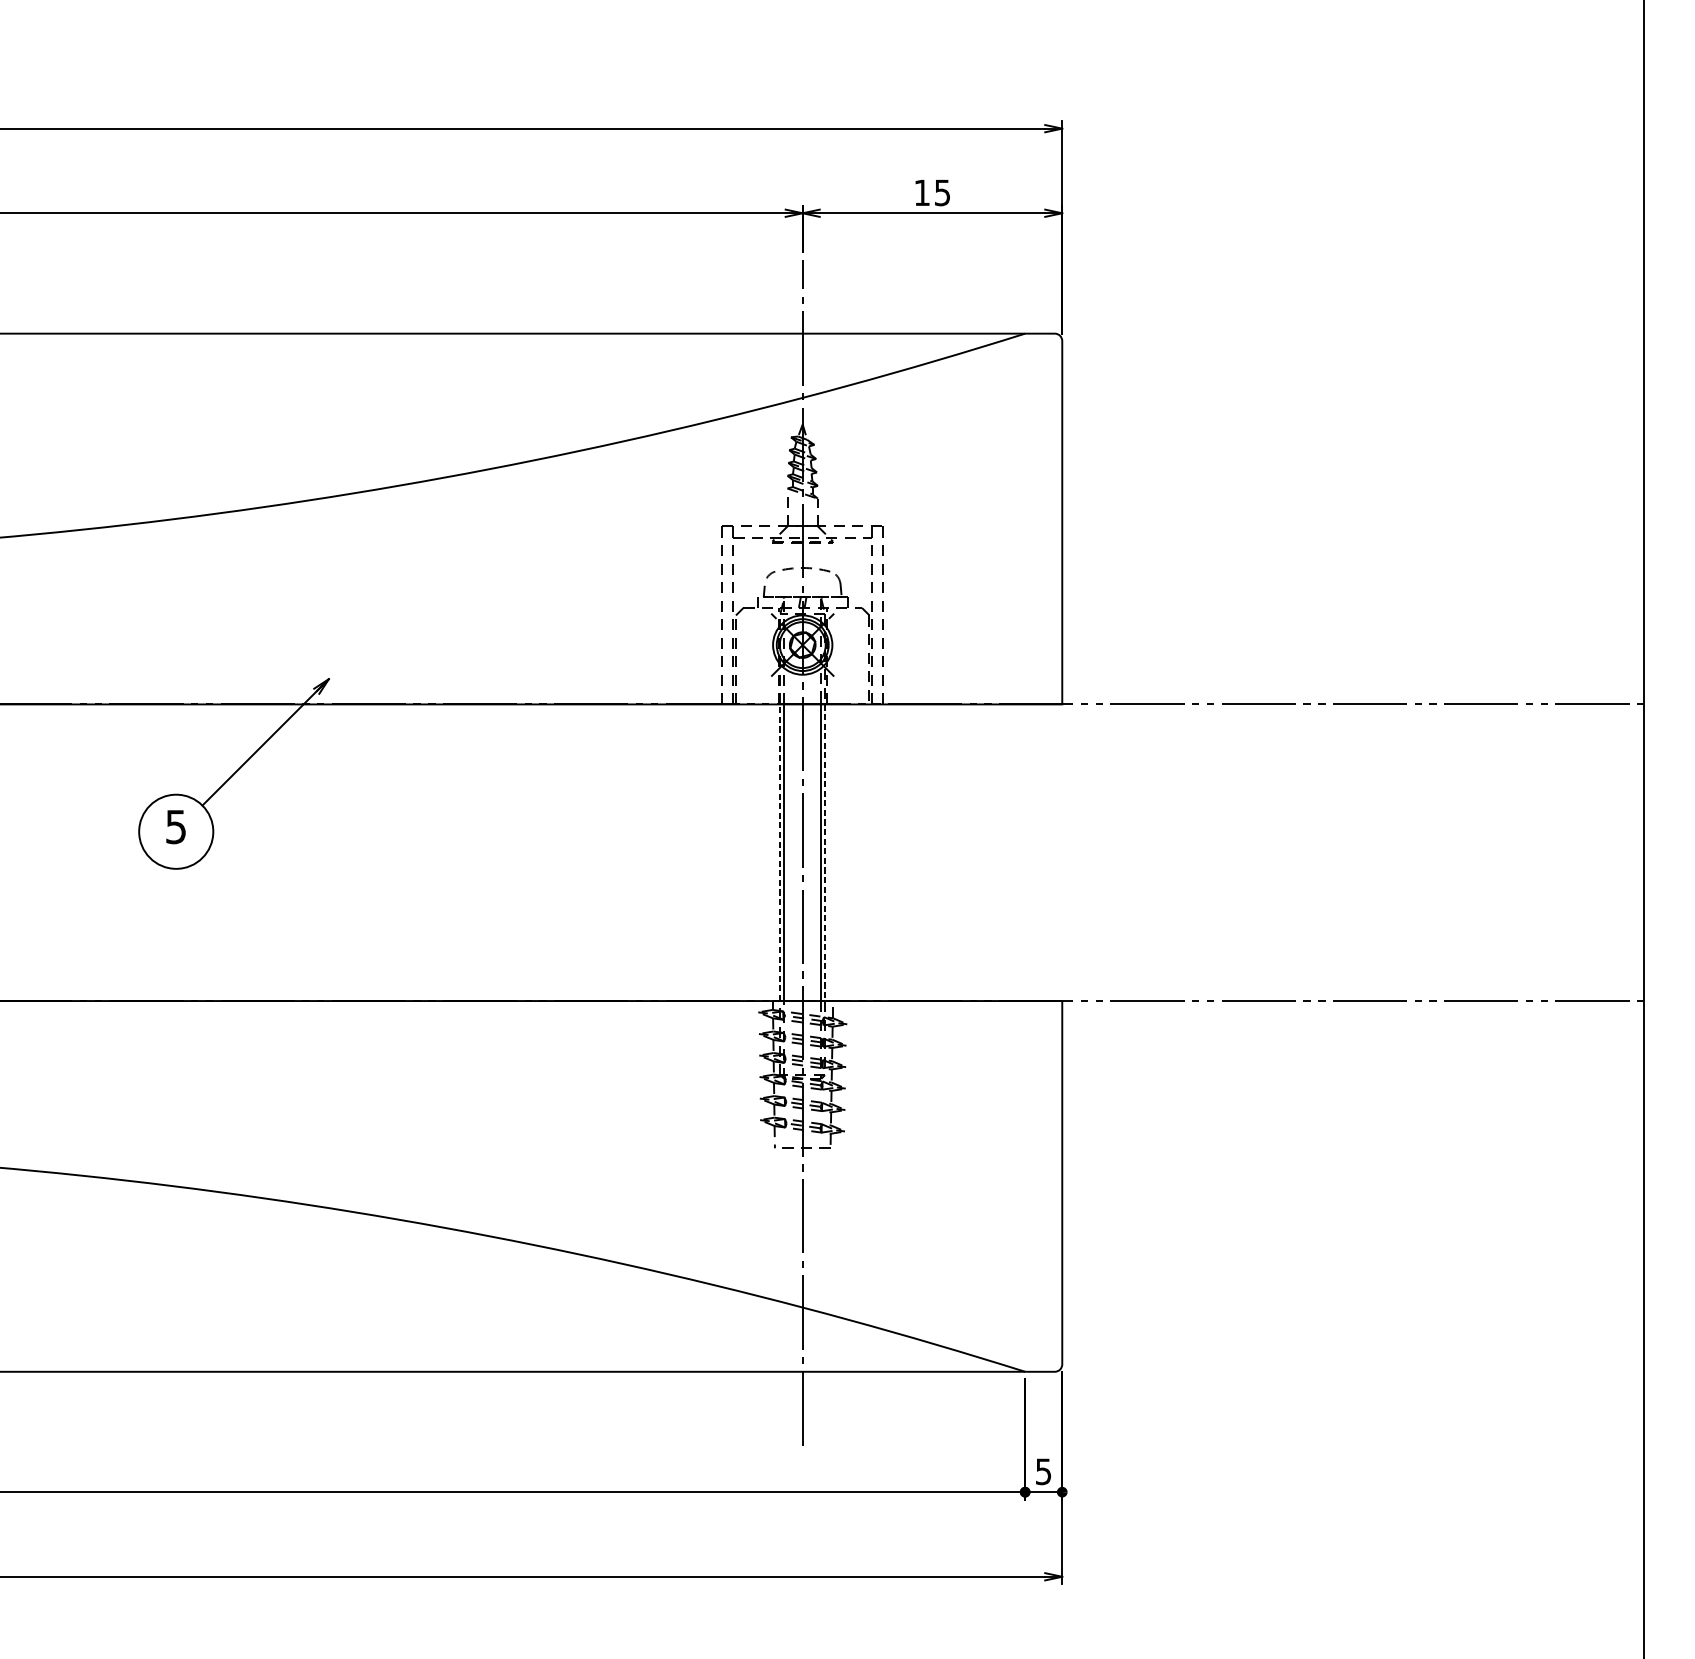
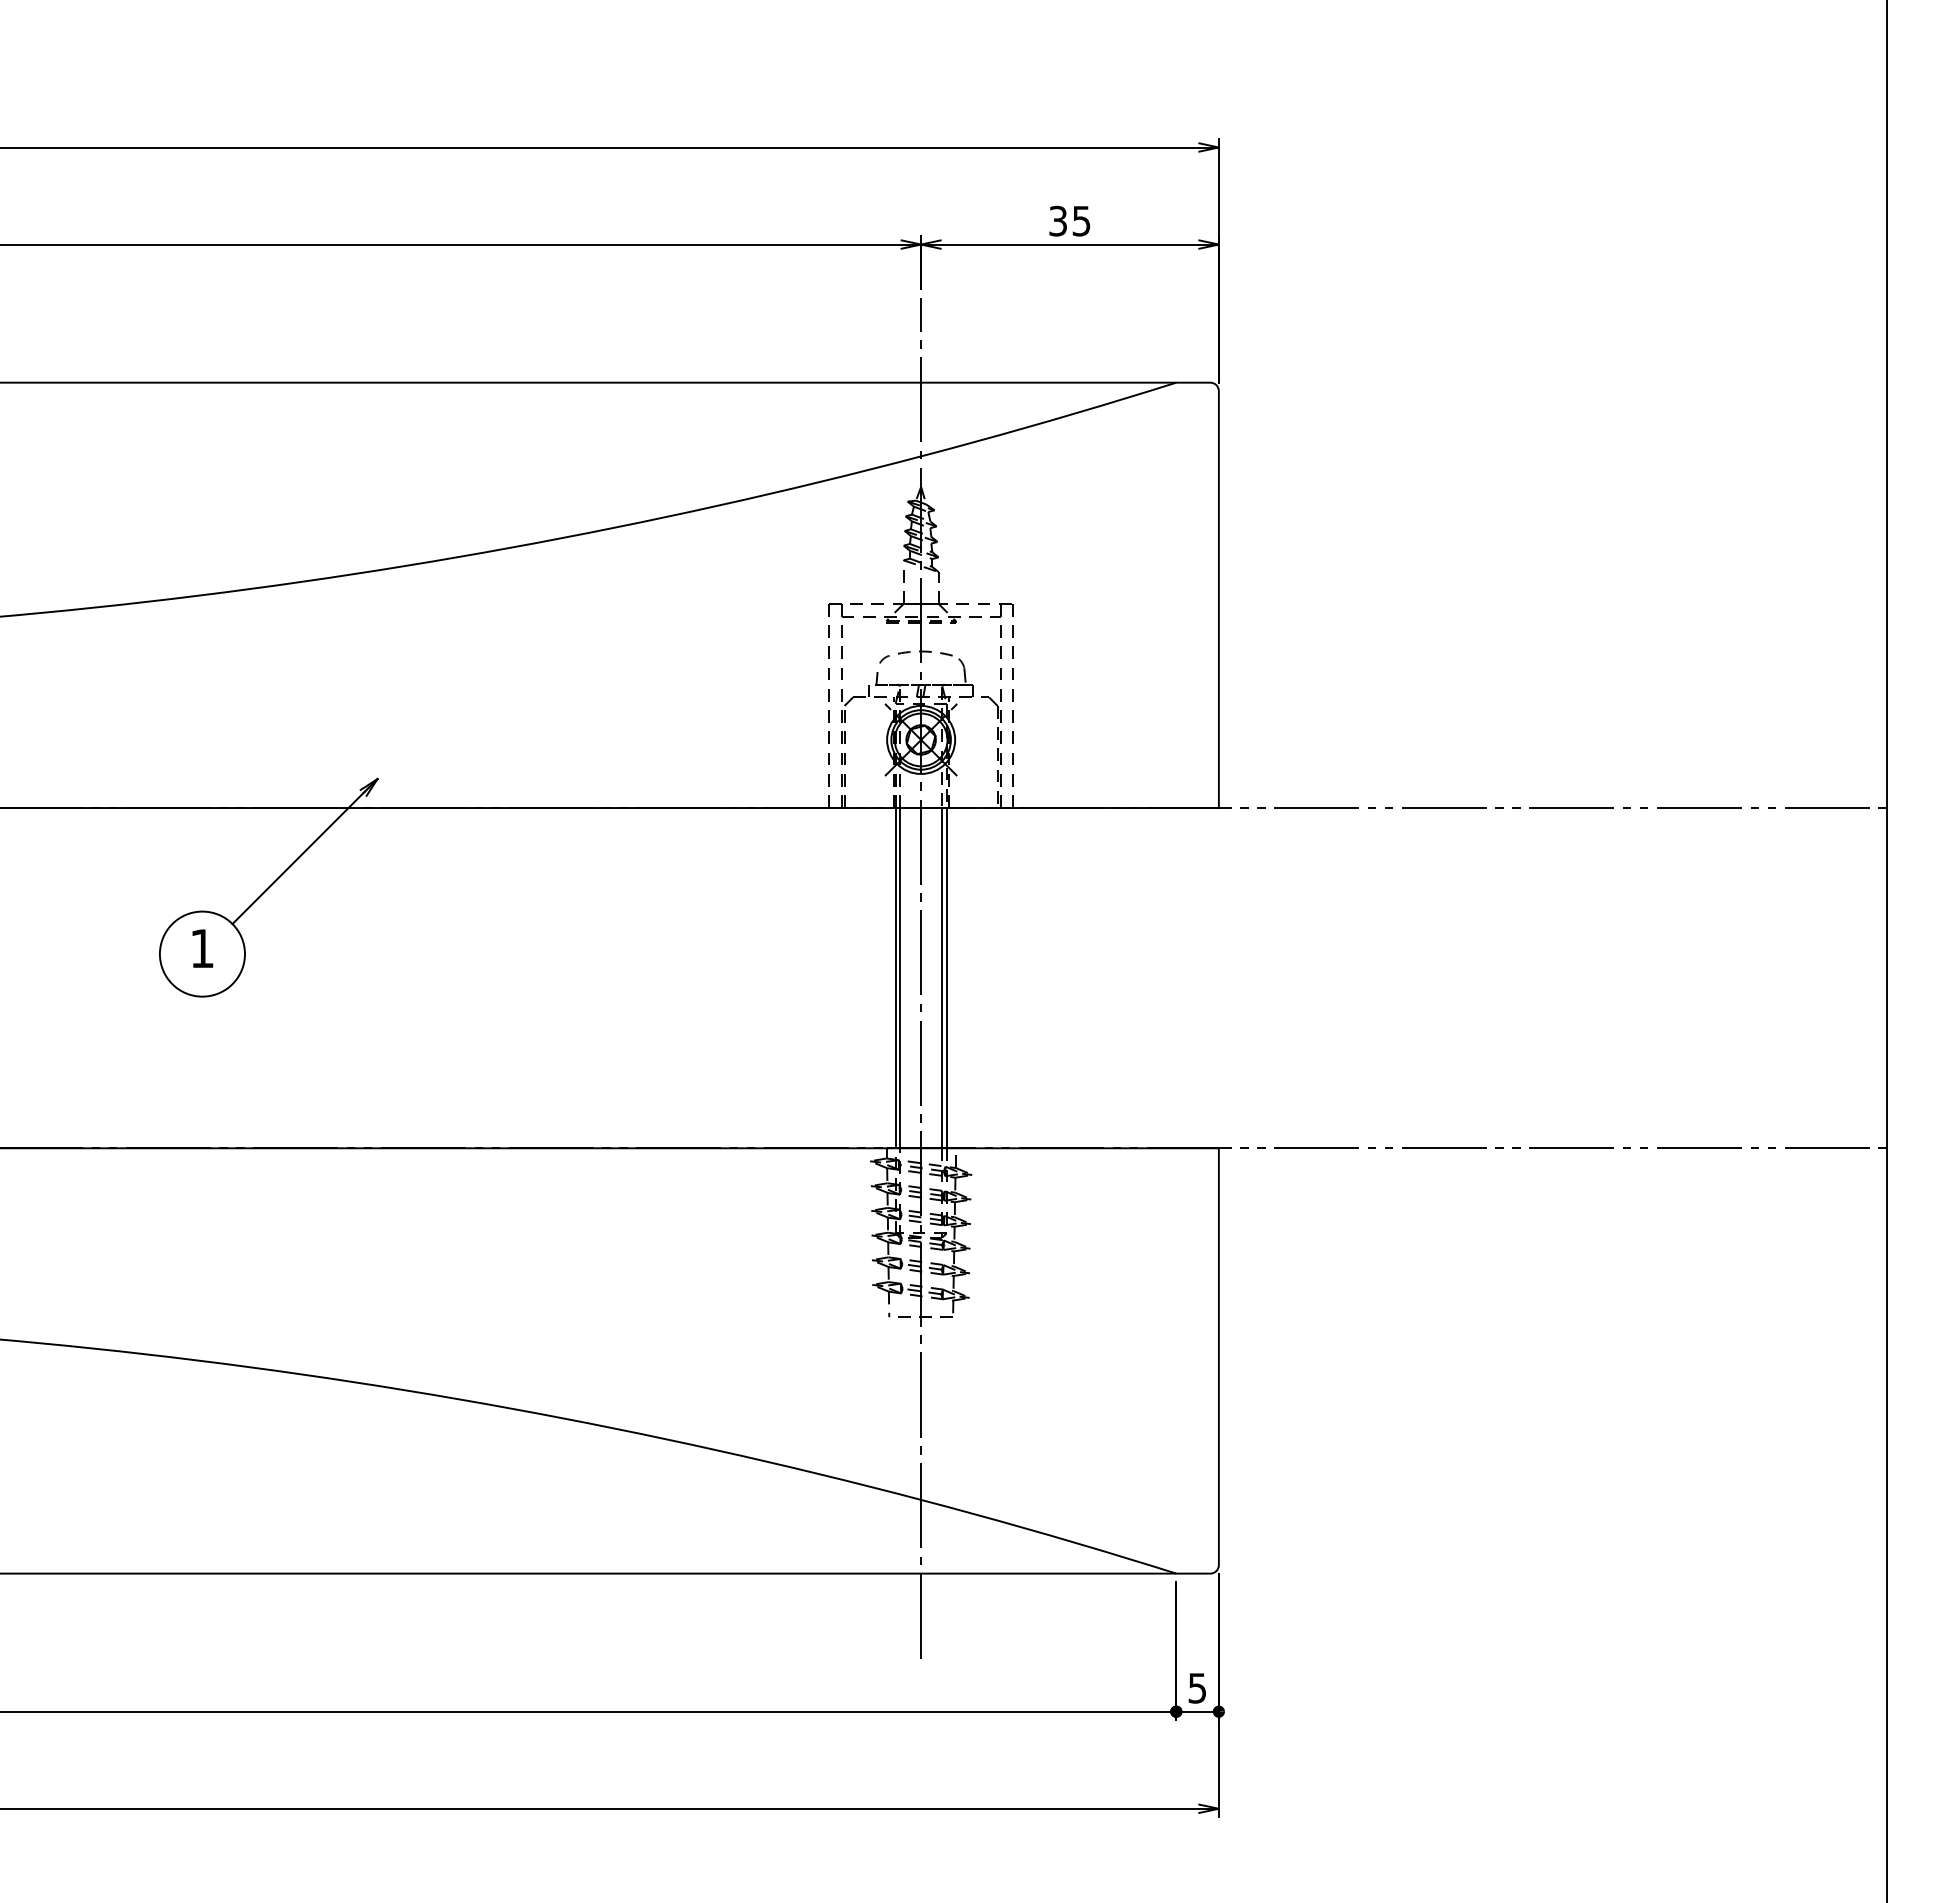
text: (921, 192) -> (1057, 220), 15 -> 35
text: (176, 826) -> (202, 948), 5 -> 1
line: (780, 852) -> (895, 977), dashed -> solid
line: (824, 853) -> (946, 978), dashed -> solid

